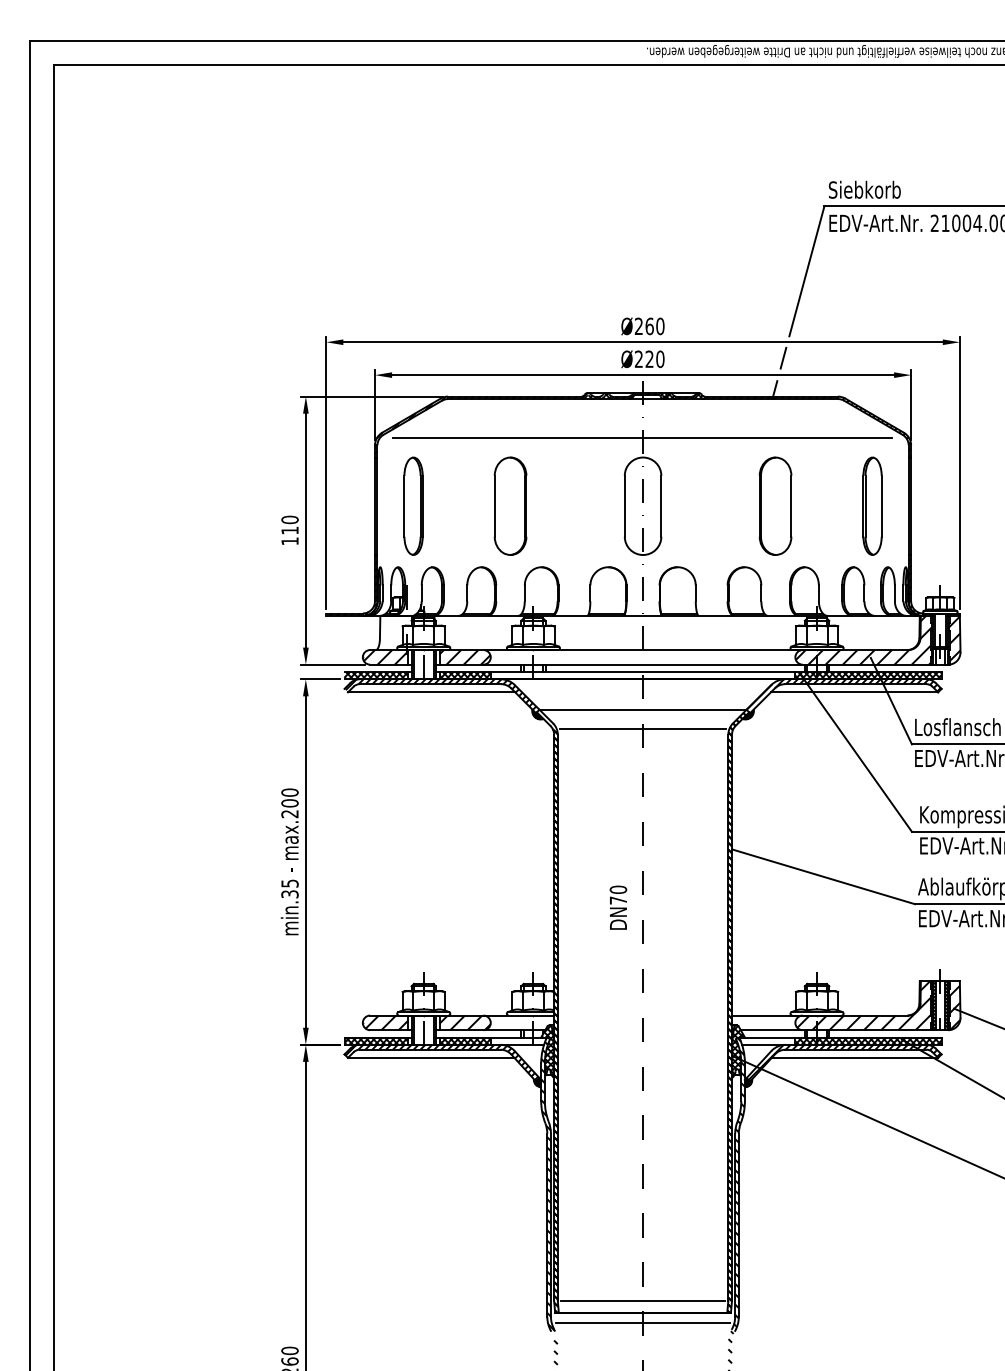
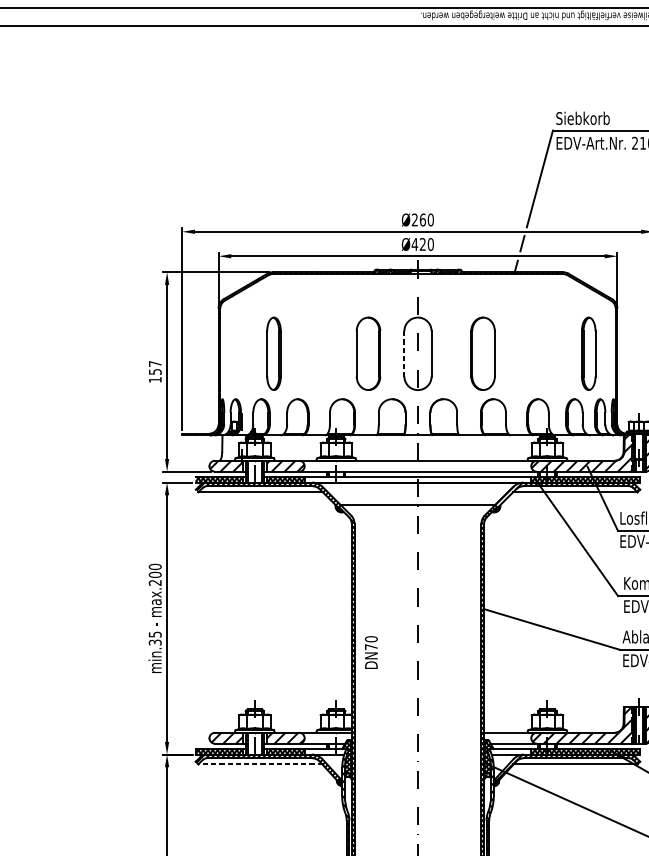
text: (638, 358) -> (414, 243), Ø220 -> Ø420
line: (642, 438) -> (417, 303), removed
part: (413, 505) -> (273, 353), moved
part: (510, 505) -> (368, 353), moved
part: (775, 505) -> (483, 353), moved
line: (624, 506) -> (404, 354), solid -> dashed
text: (289, 524) -> (154, 367), 110 -> 157
line: (642, 728) -> (417, 519), removed
text: (618, 907) -> (371, 652), moved
line: (431, 1057) -> (260, 764), solid -> dashed

